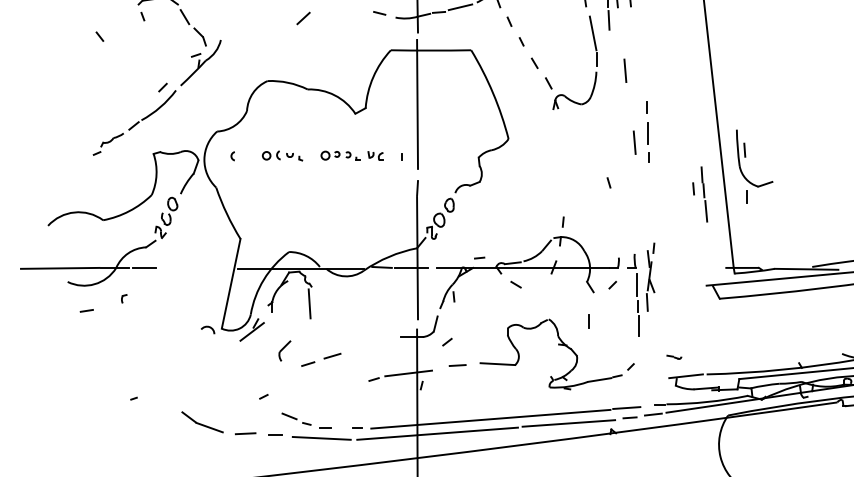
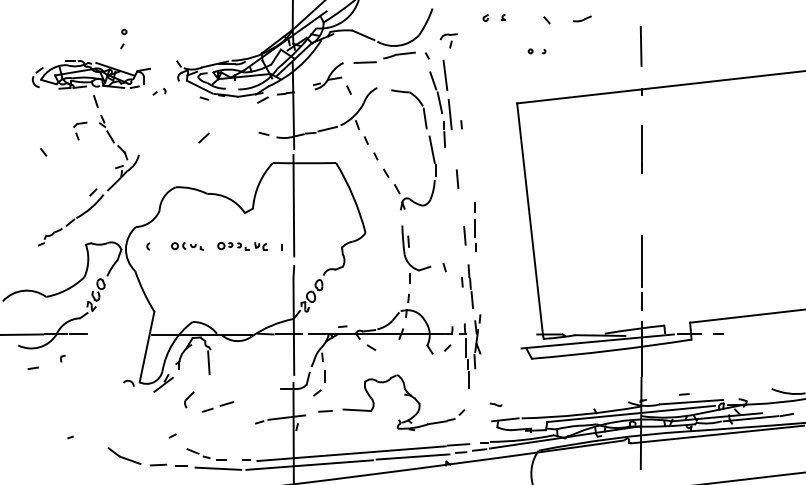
part: (745, 157) -> (409, 247), moved
part: (700, 194) -> (467, 286), moved
line: (588, 321) -> (324, 376), moved

